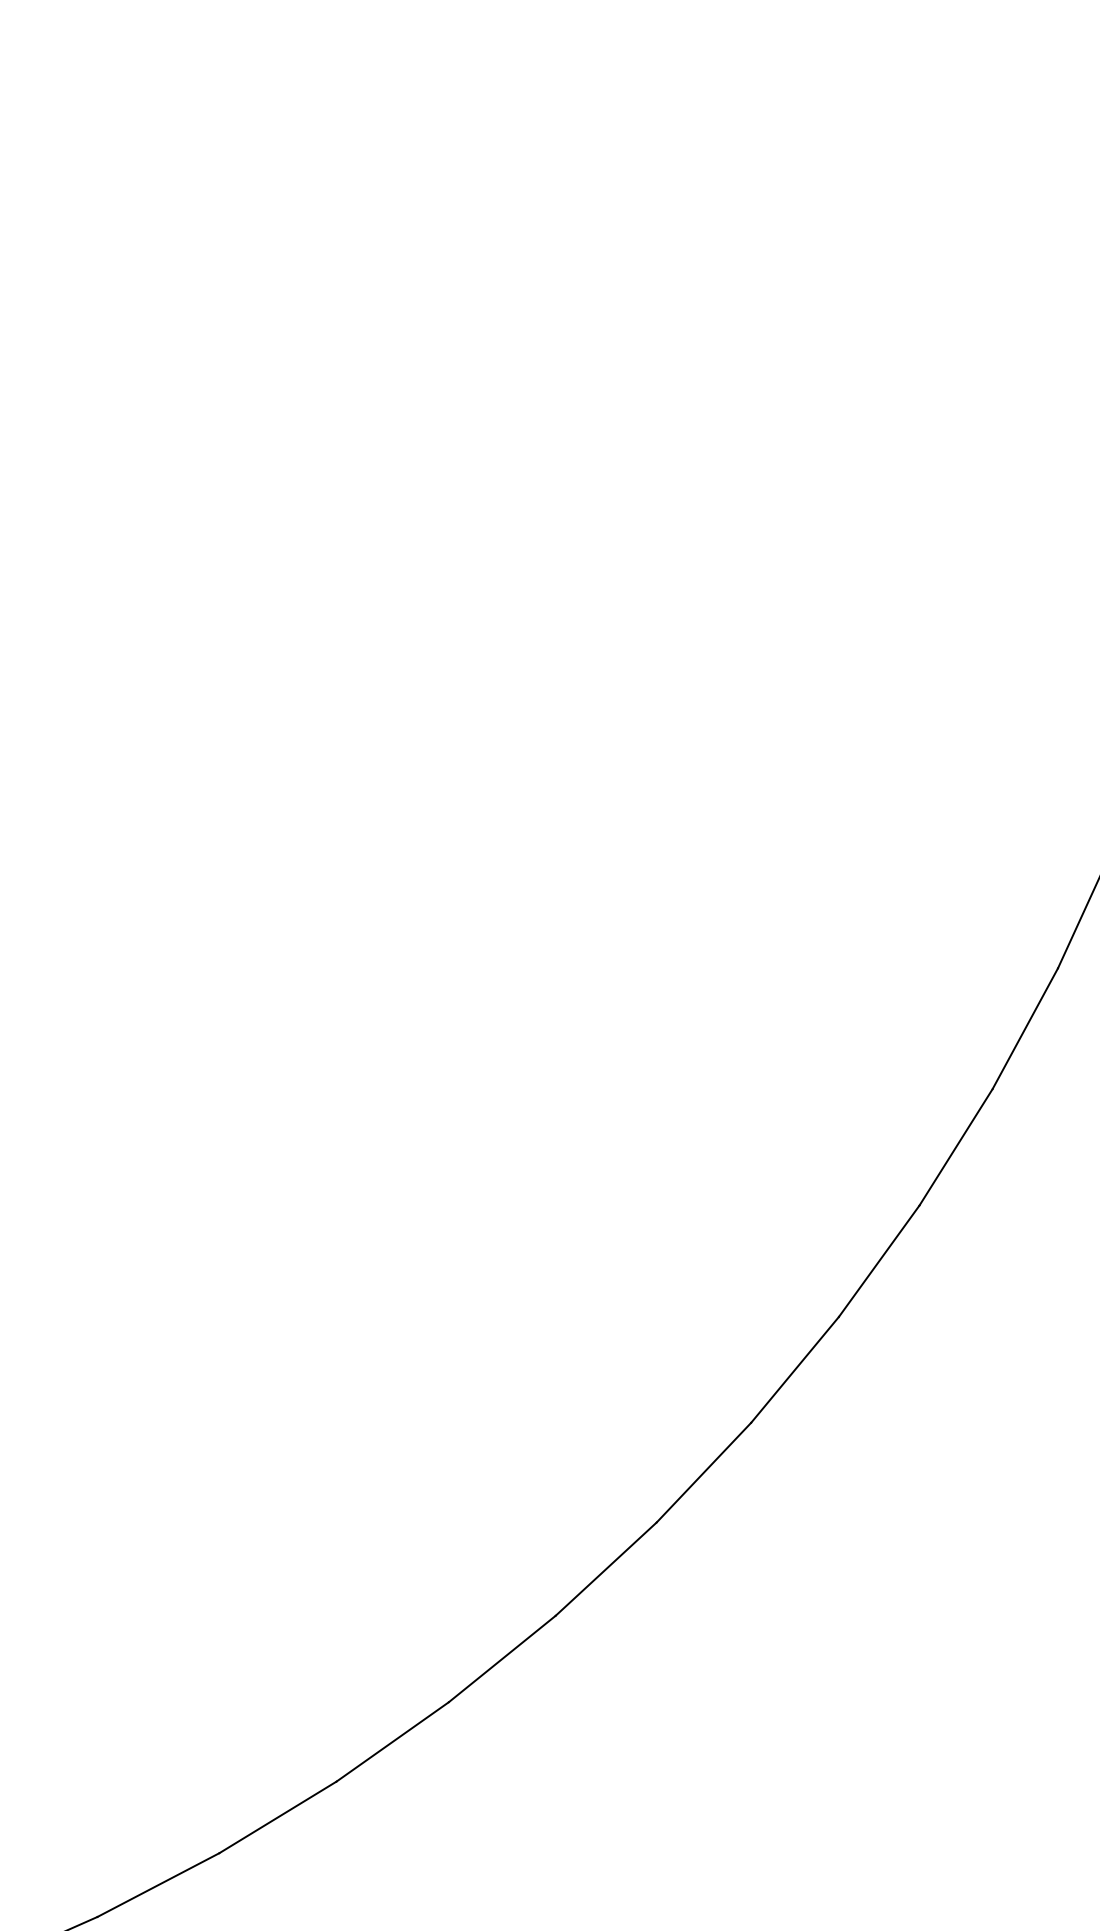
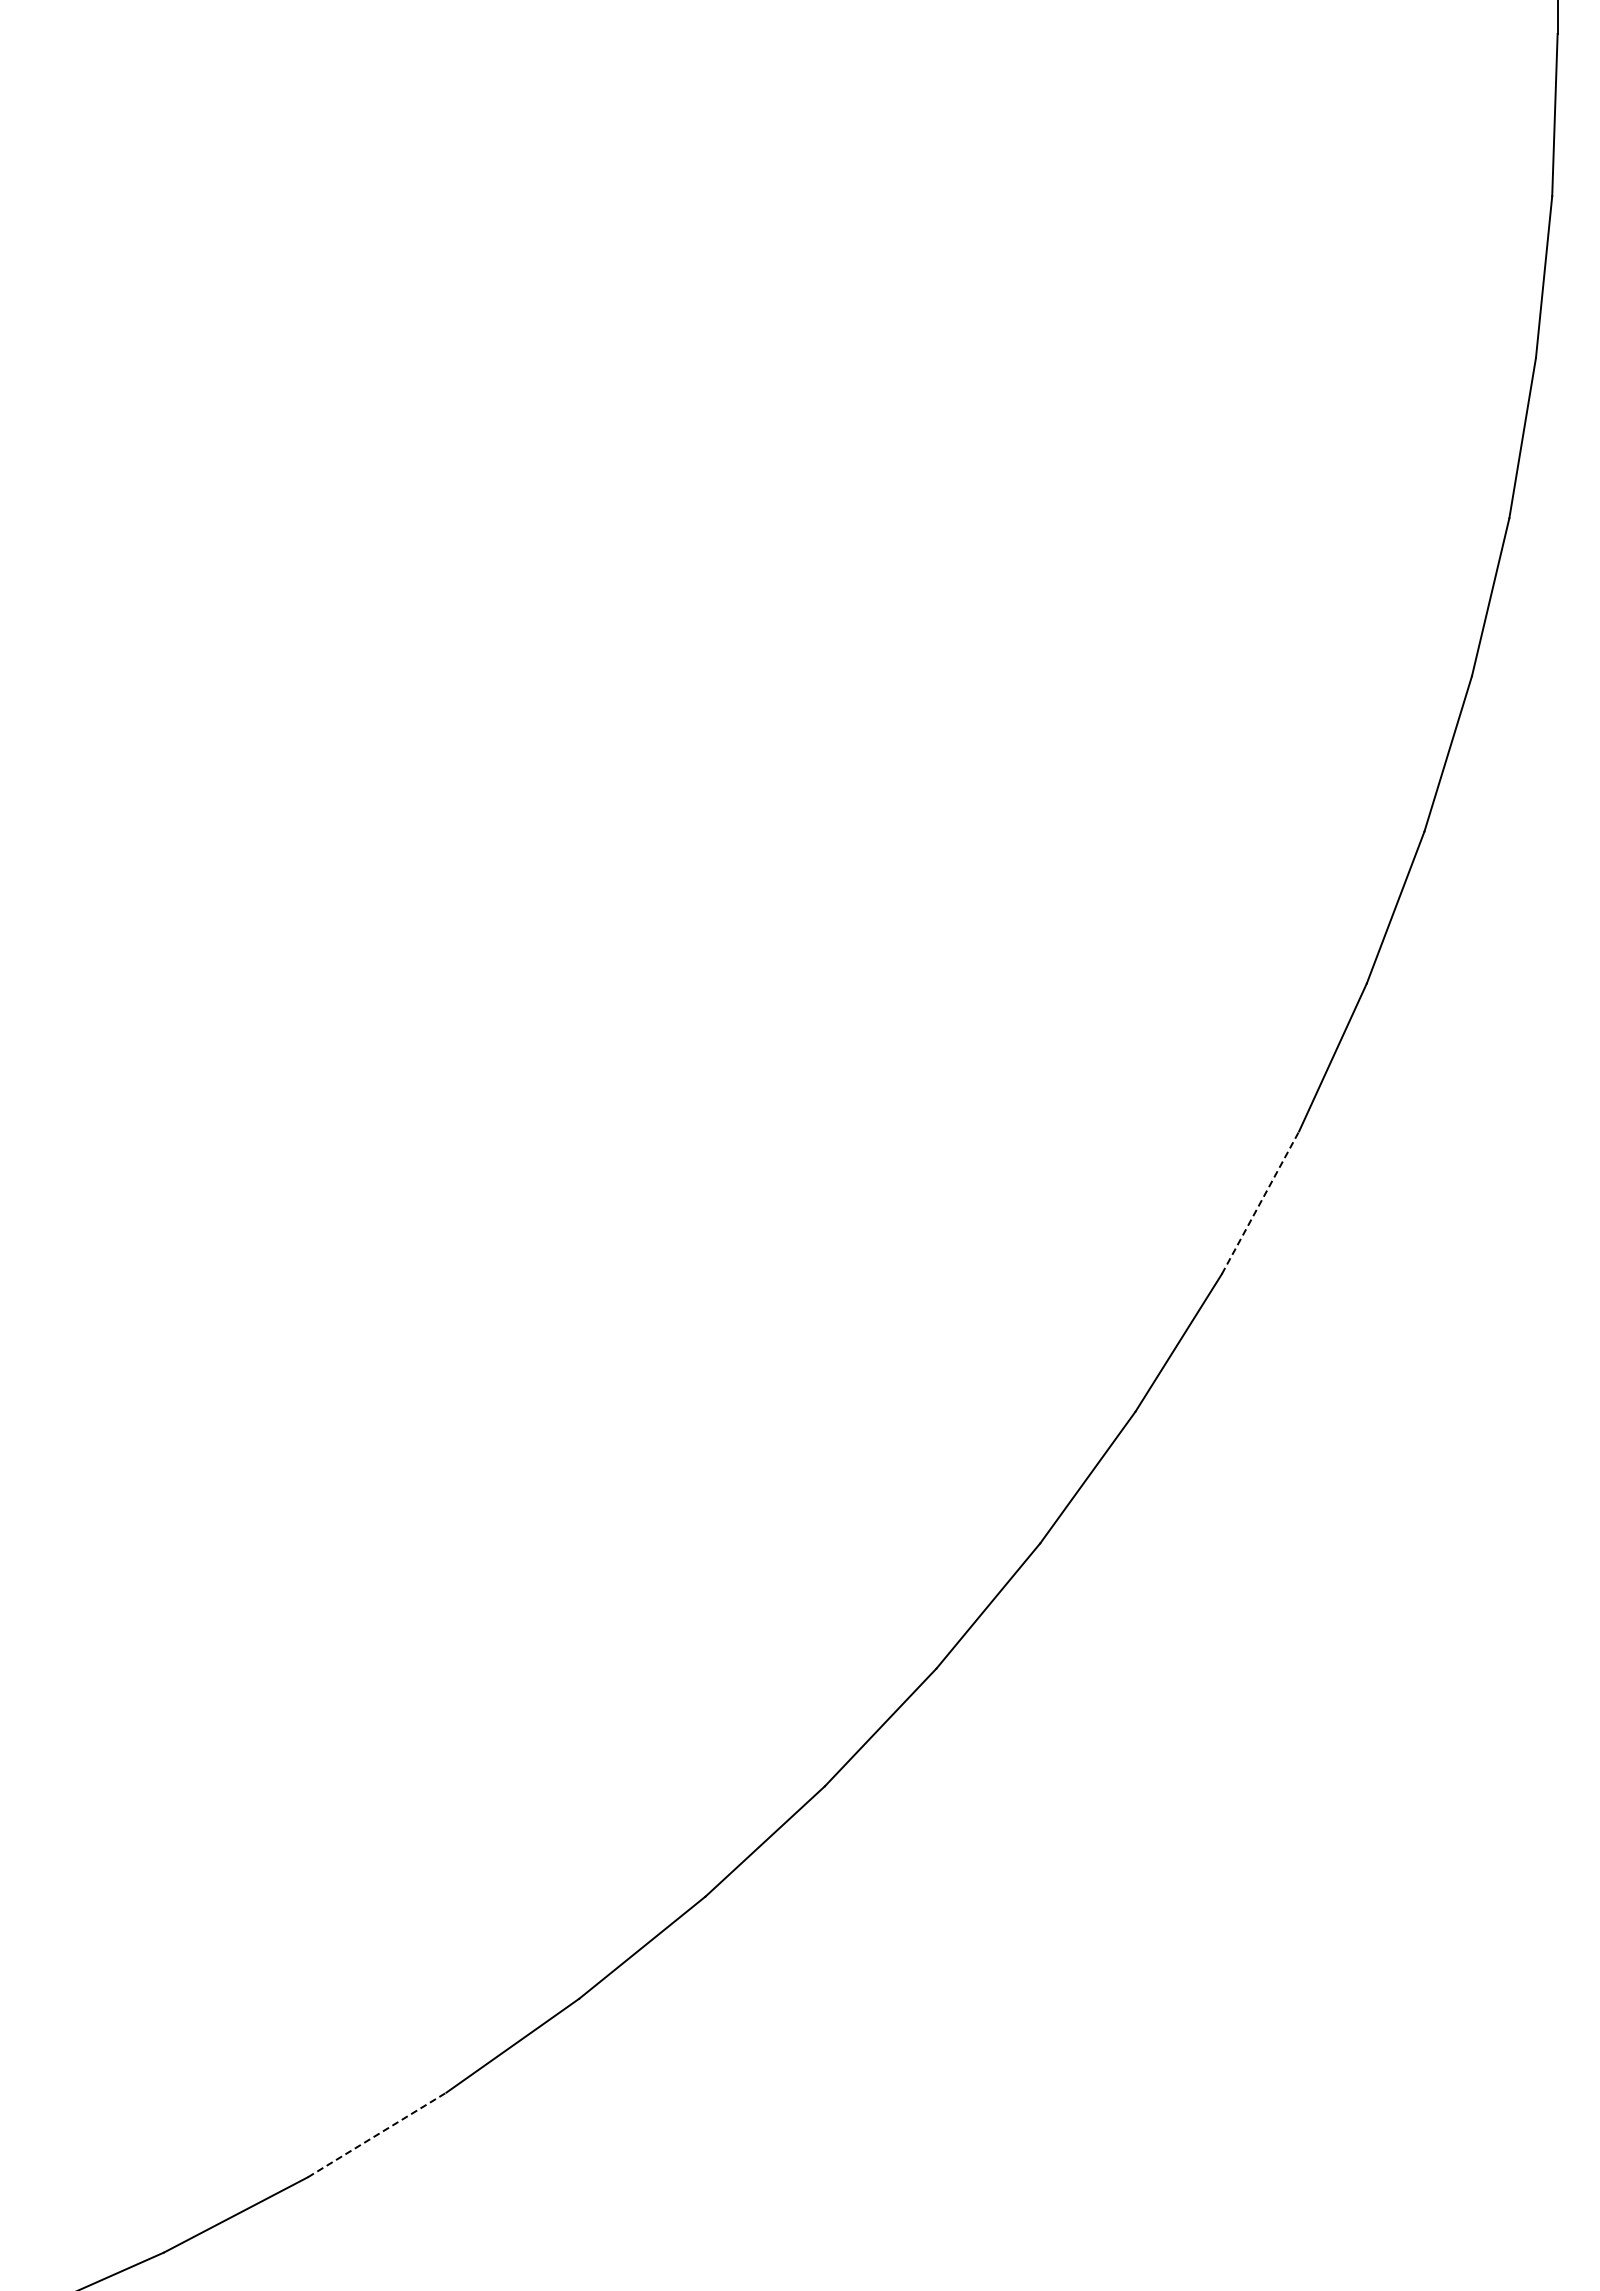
line: (1025, 1028) -> (1260, 1202), solid -> dashed
line: (278, 1817) -> (377, 2134), solid -> dashed

